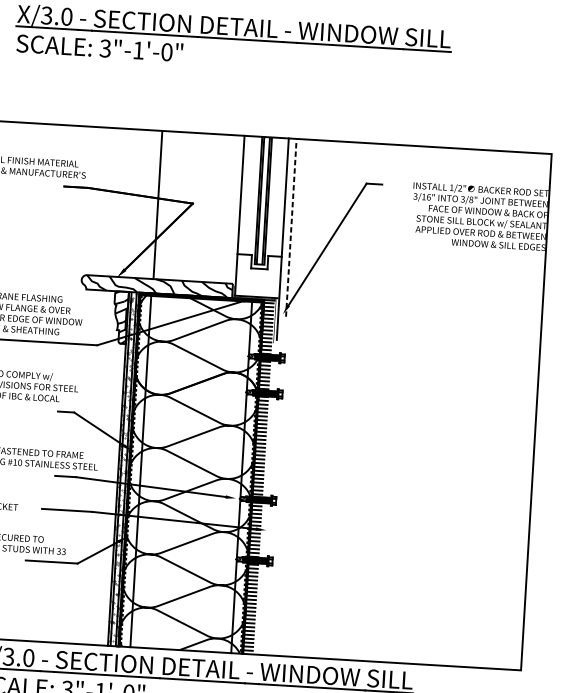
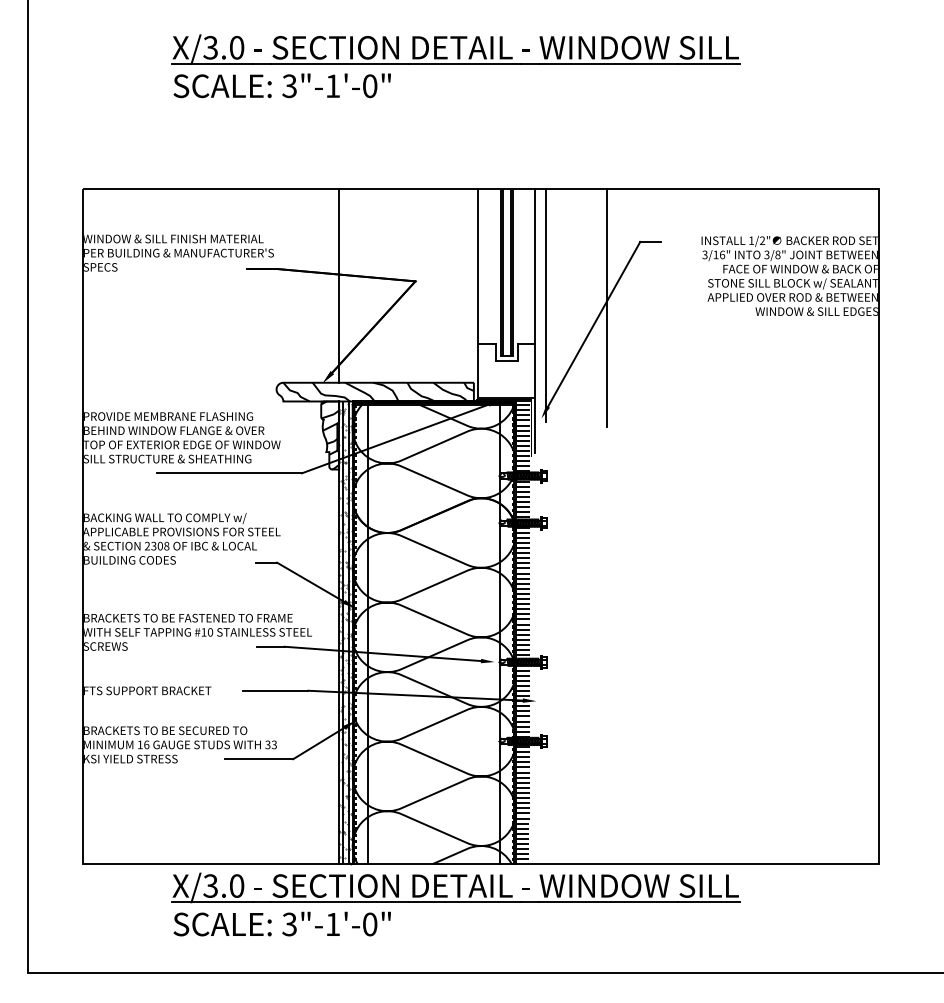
line: (158, 204) -> (339, 285), moved
line: (291, 227) -> (545, 304), dashed -> solid
line: (337, 232) -> (606, 307), added

